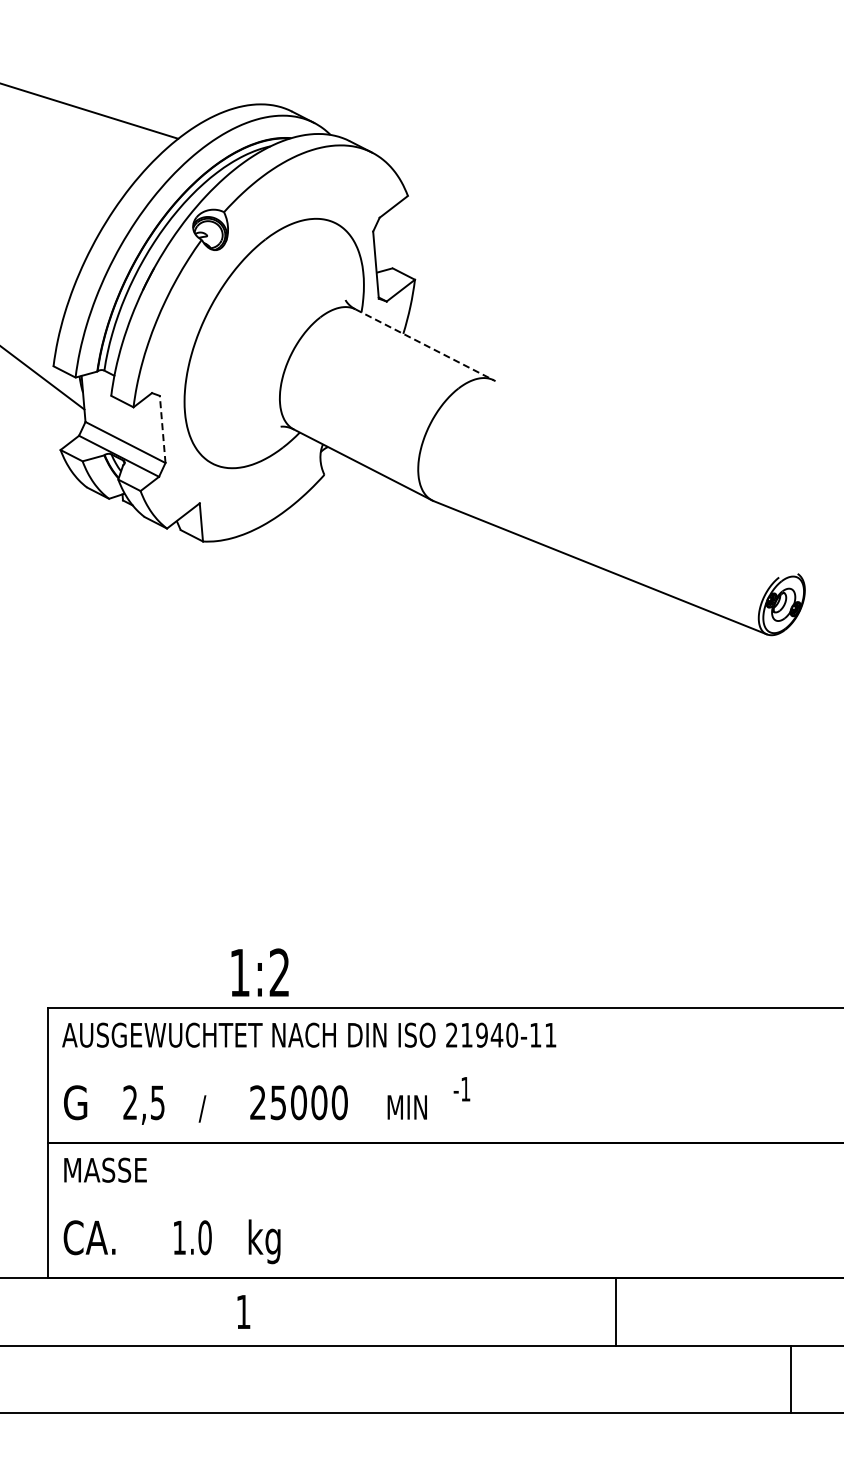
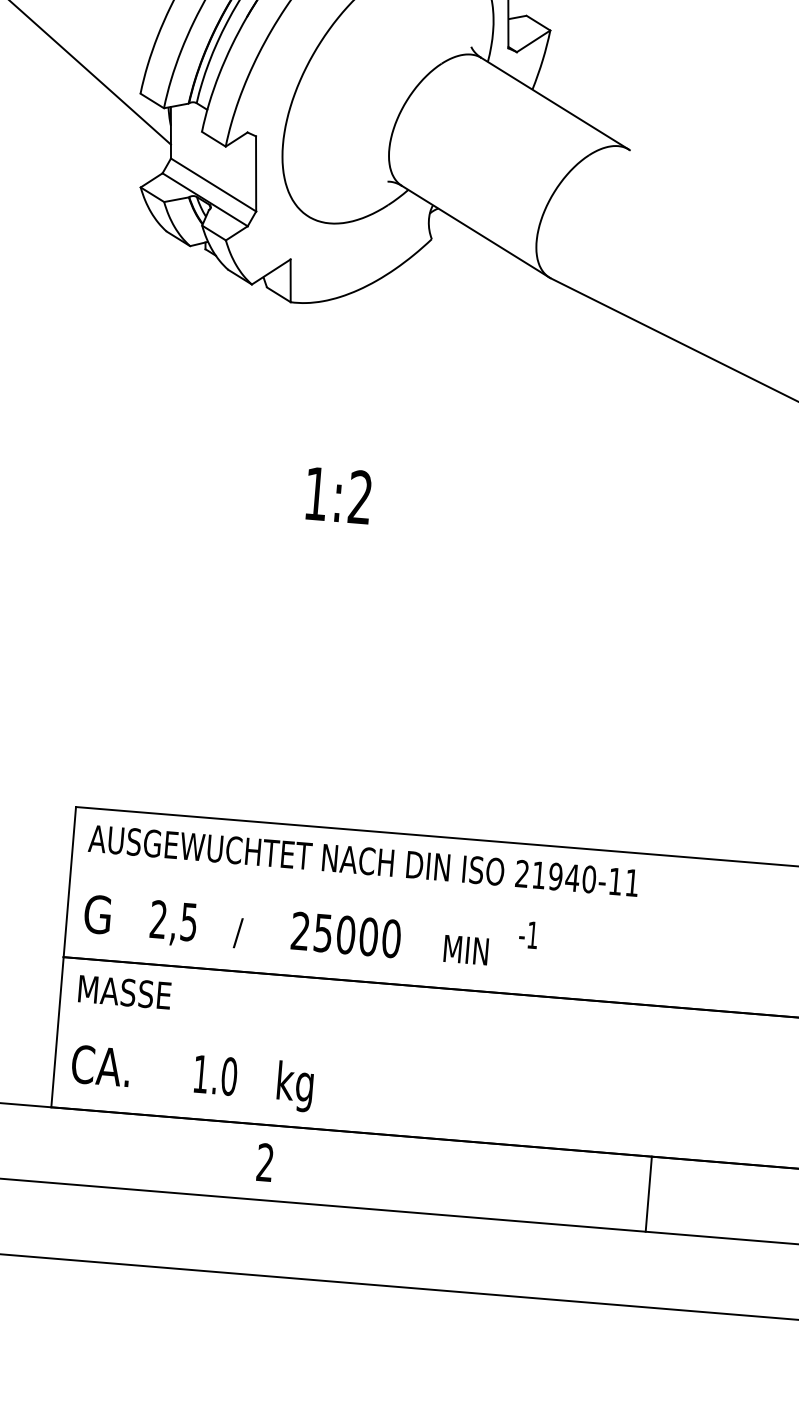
line: (424, 344) -> (555, 103), dashed -> solid
line: (162, 429) -> (255, 173), dashed -> solid
text: (259, 972) -> (338, 495), moved
text: (243, 1311) -> (265, 1162), 1 -> 2
line: (616, 1311) -> (648, 1193), moved

